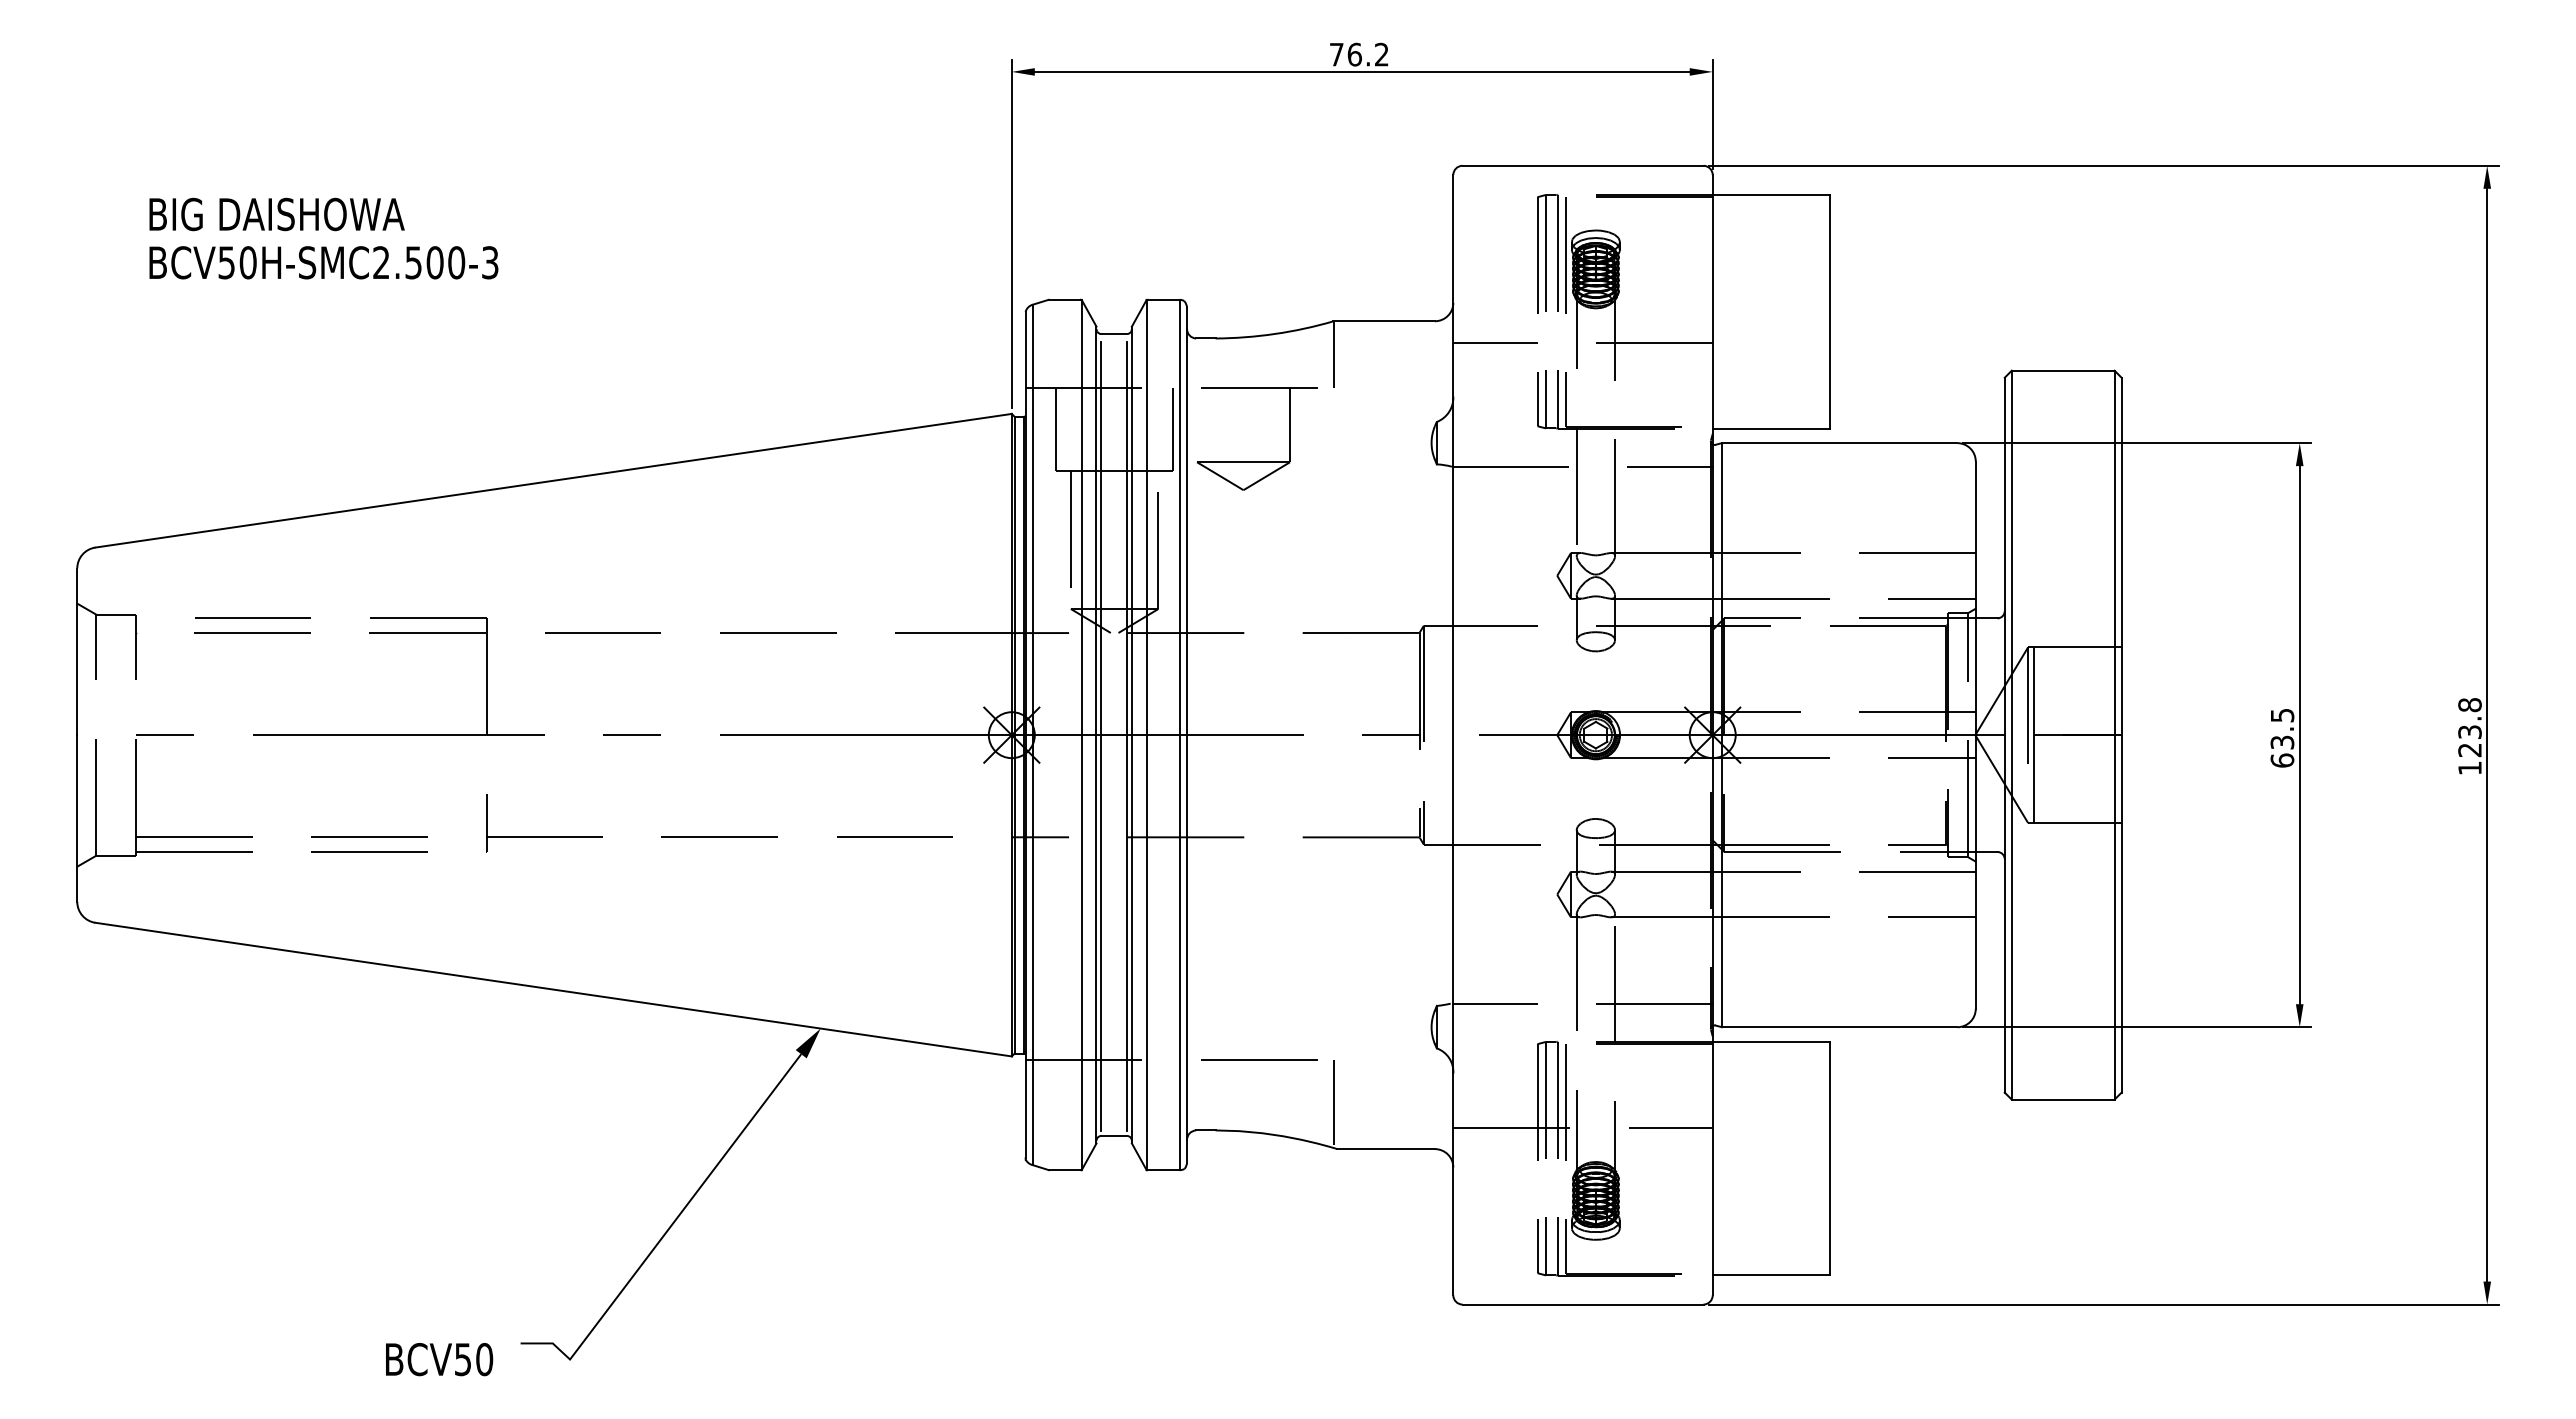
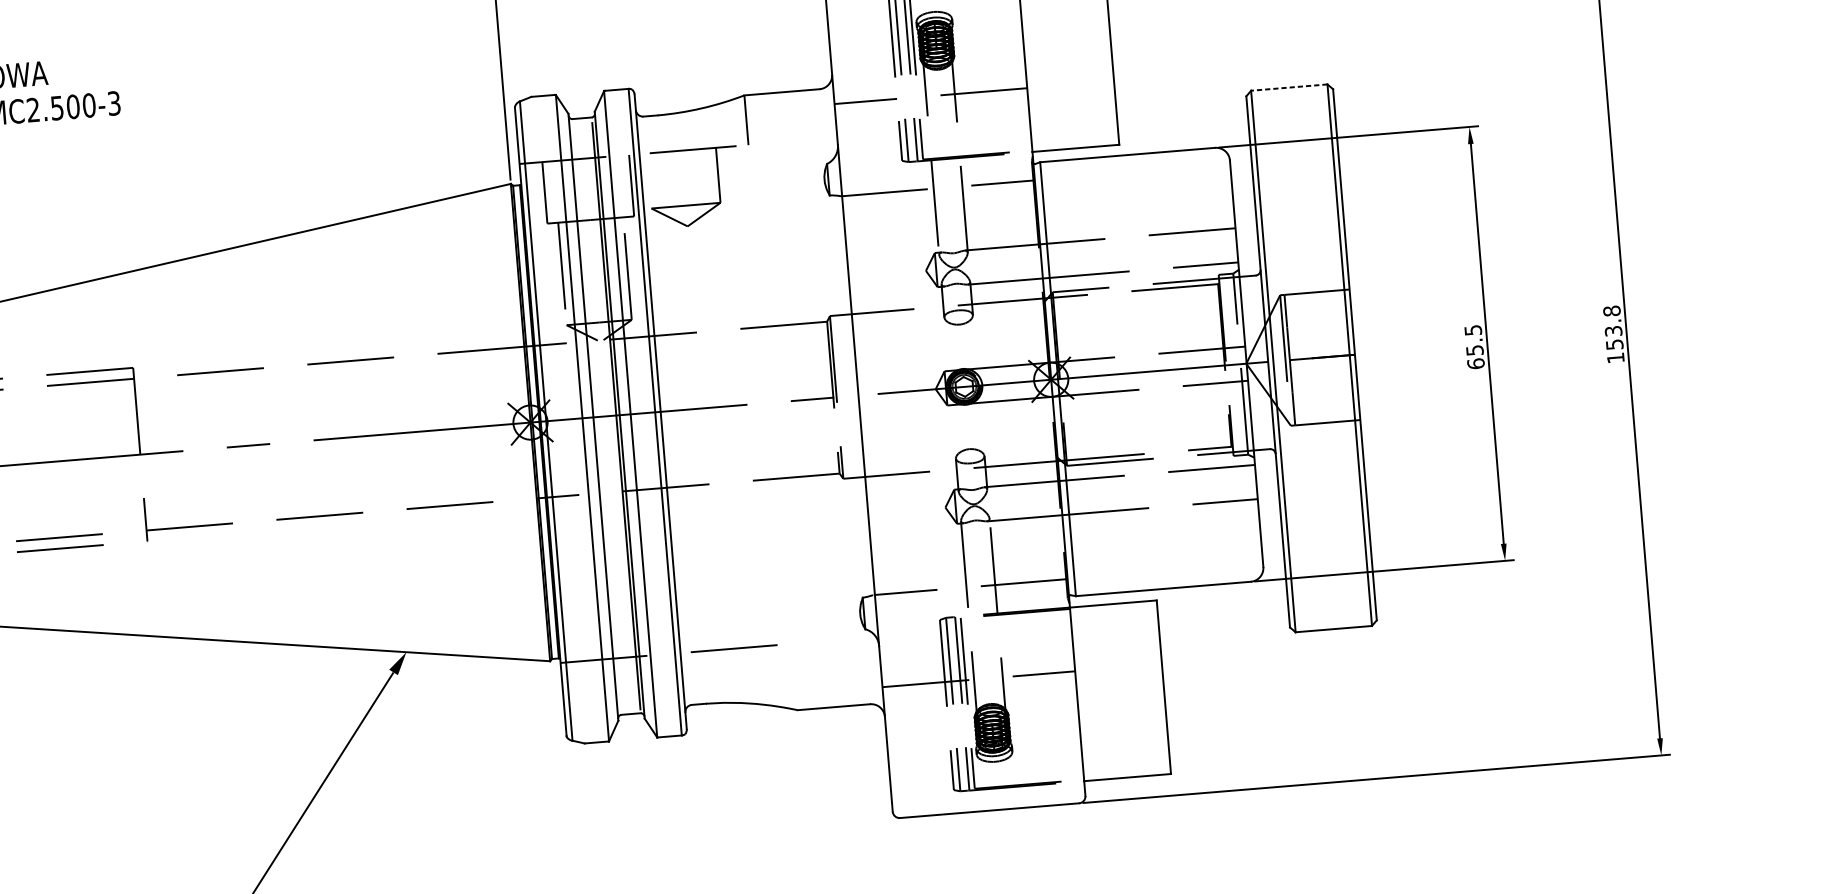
line: (2062, 370) -> (1288, 87), solid -> dashed
line: (1101, 735) -> (597, 417), removed
text: (2281, 741) -> (1474, 349), 63.5 -> 65.5
text: (2469, 750) -> (1614, 344), 123.8 -> 153.8
line: (1333, 1102) -> (791, 675), removed

